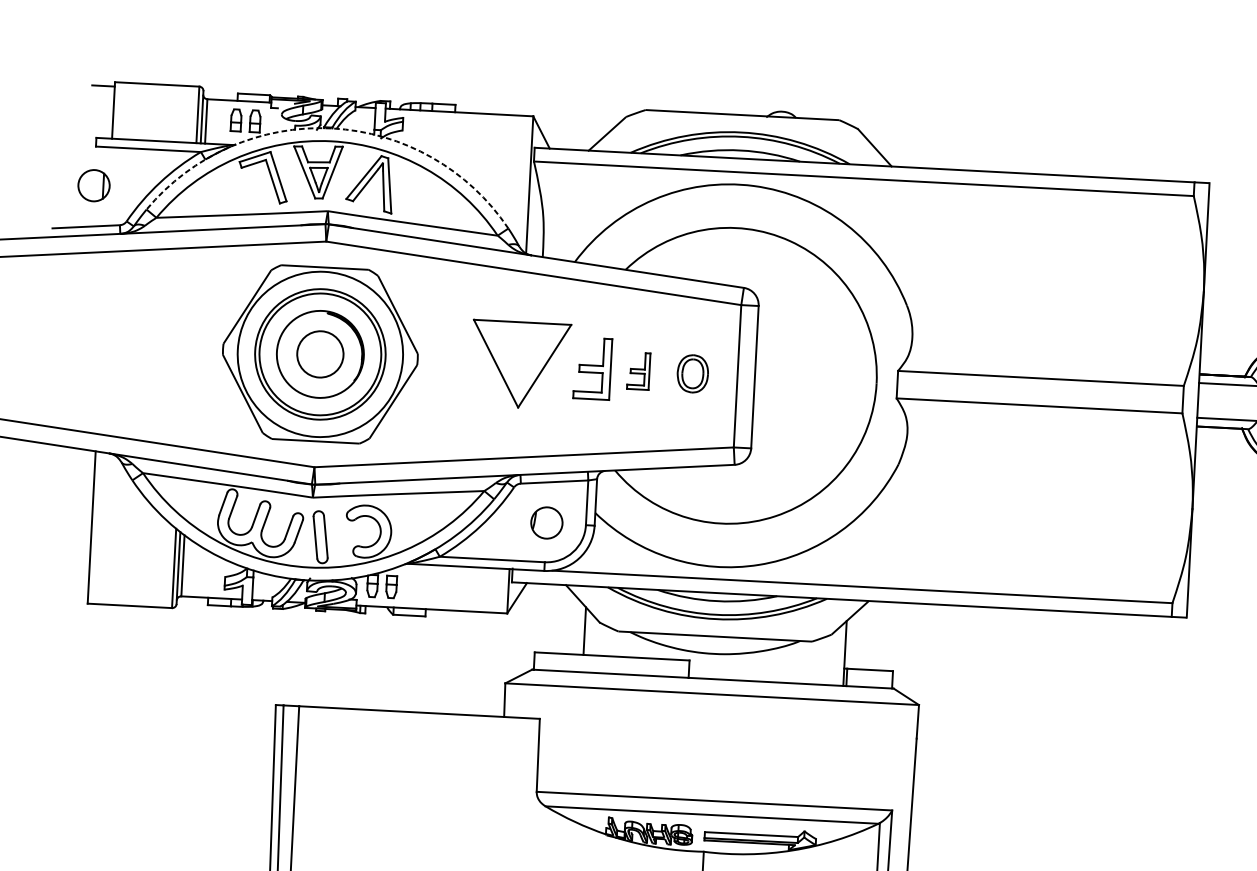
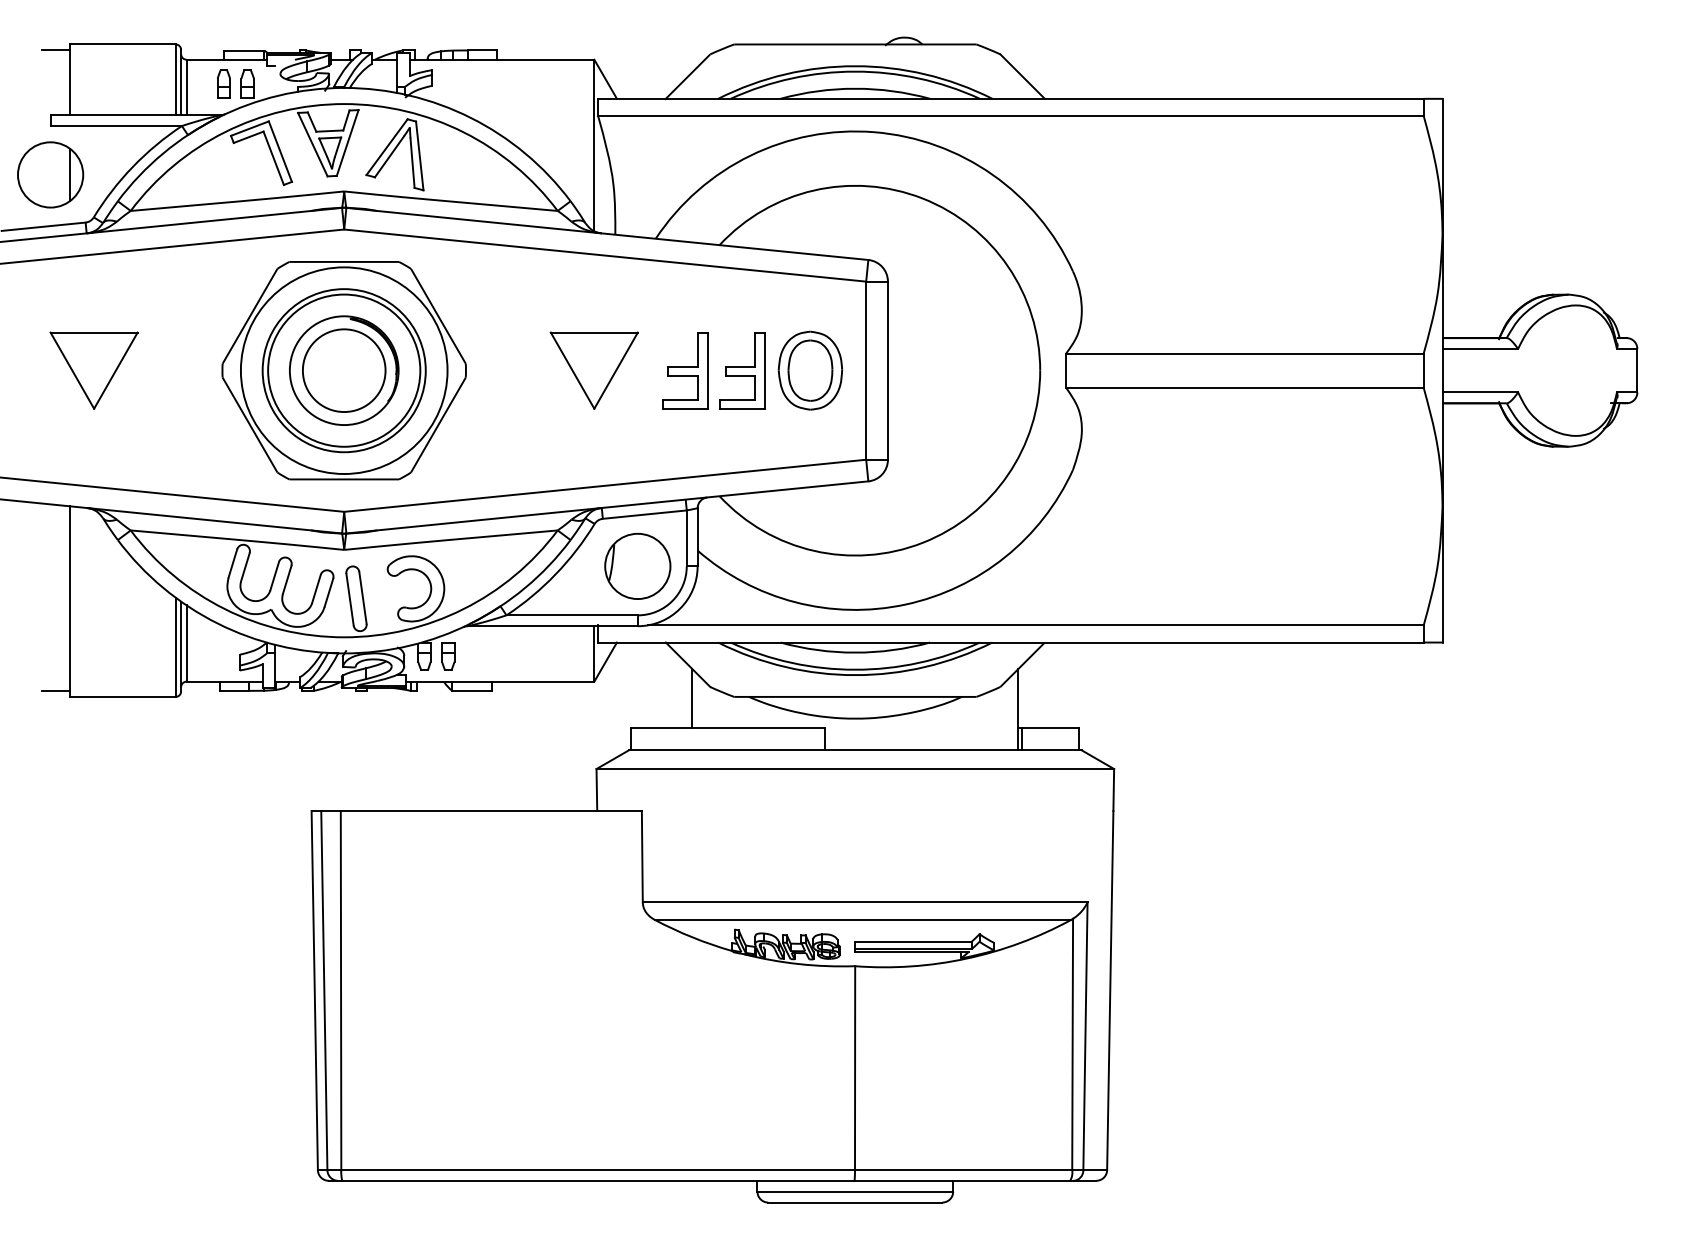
arc: (332, 128) -> (344, 87), dashed -> solid
part: (93, 185) -> (50, 174), size x1.67
part: (120, 343) -> (93, 370), added
circle: (319, 354) -> (343, 370), size x1.43
part: (519, 364) -> (593, 370), size x0.71
part: (638, 370) -> (742, 370), size x1.67
part: (692, 373) -> (809, 370), size x1.67
part: (546, 522) -> (637, 565), size x1.67
line: (76, 598) -> (55, 691), added

